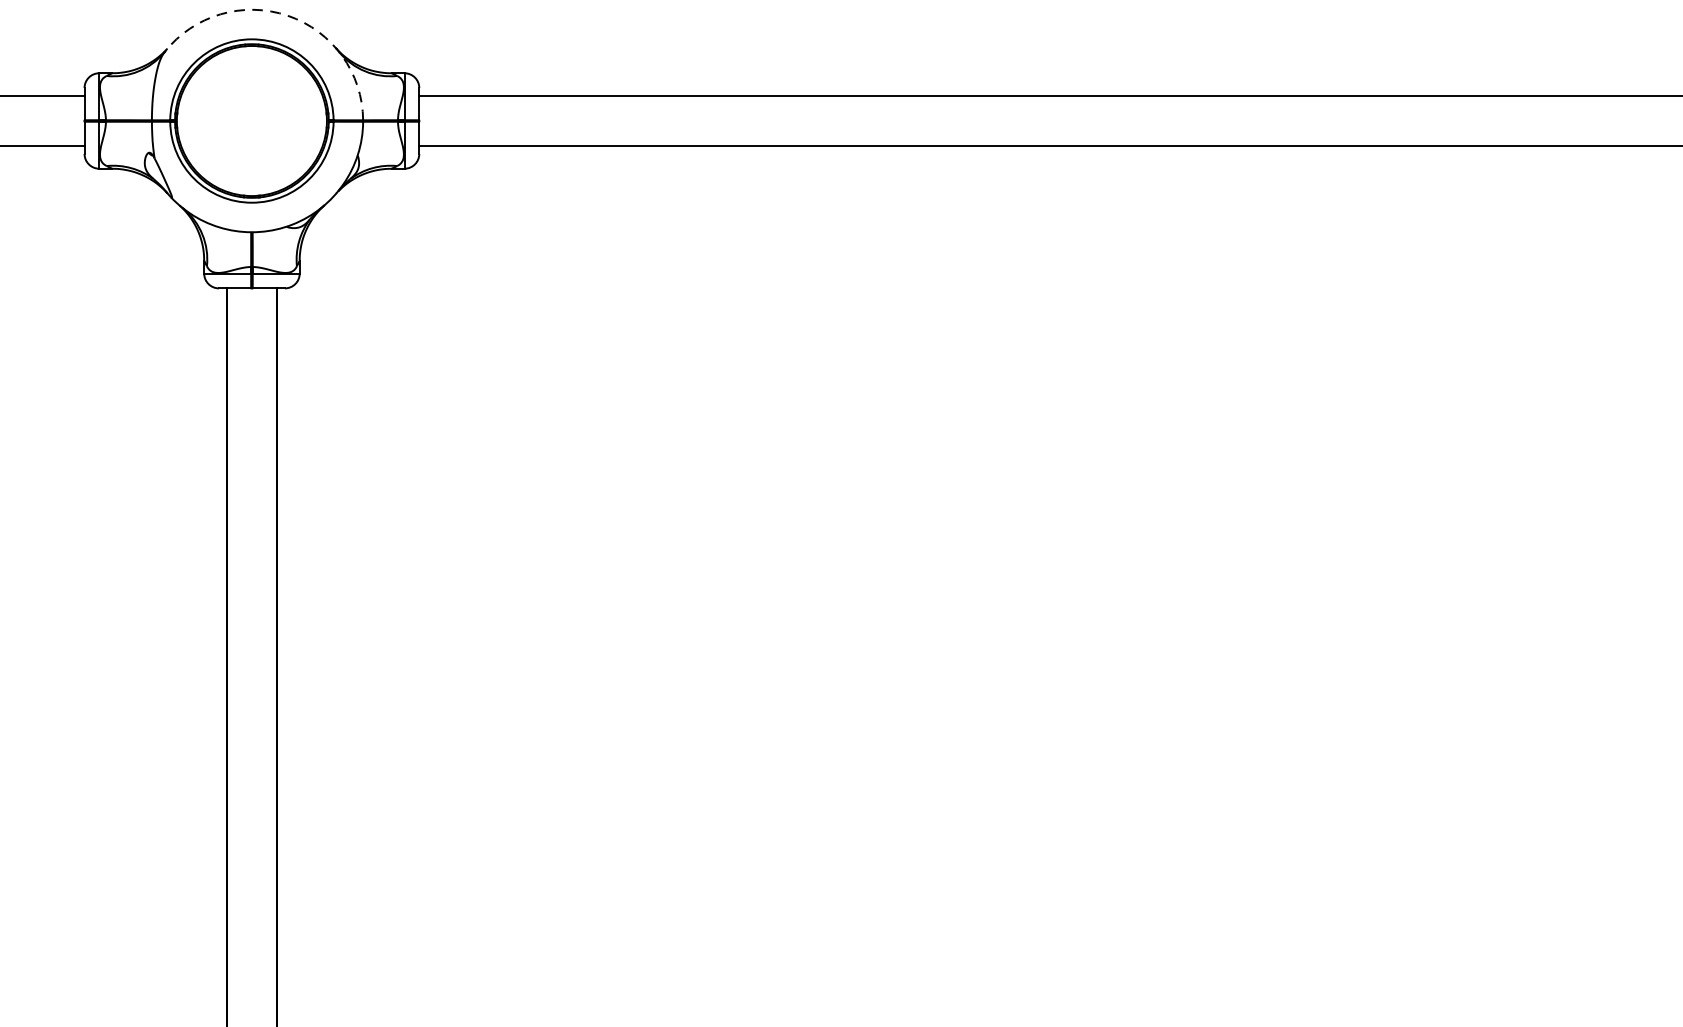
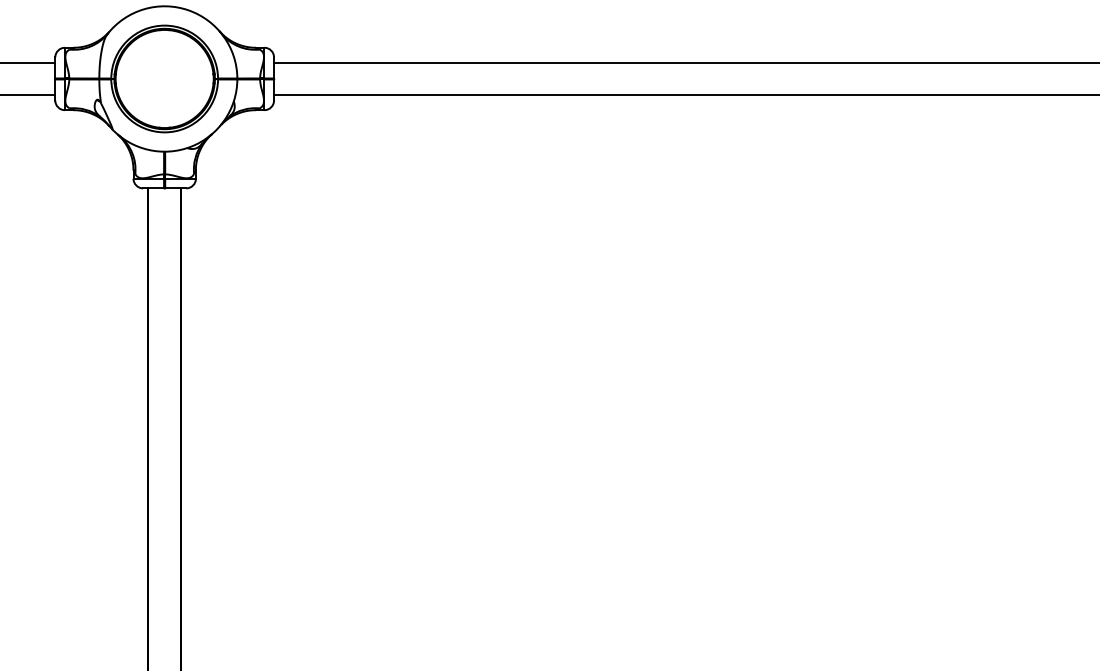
arc: (288, 16) -> (188, 10), dashed -> solid

